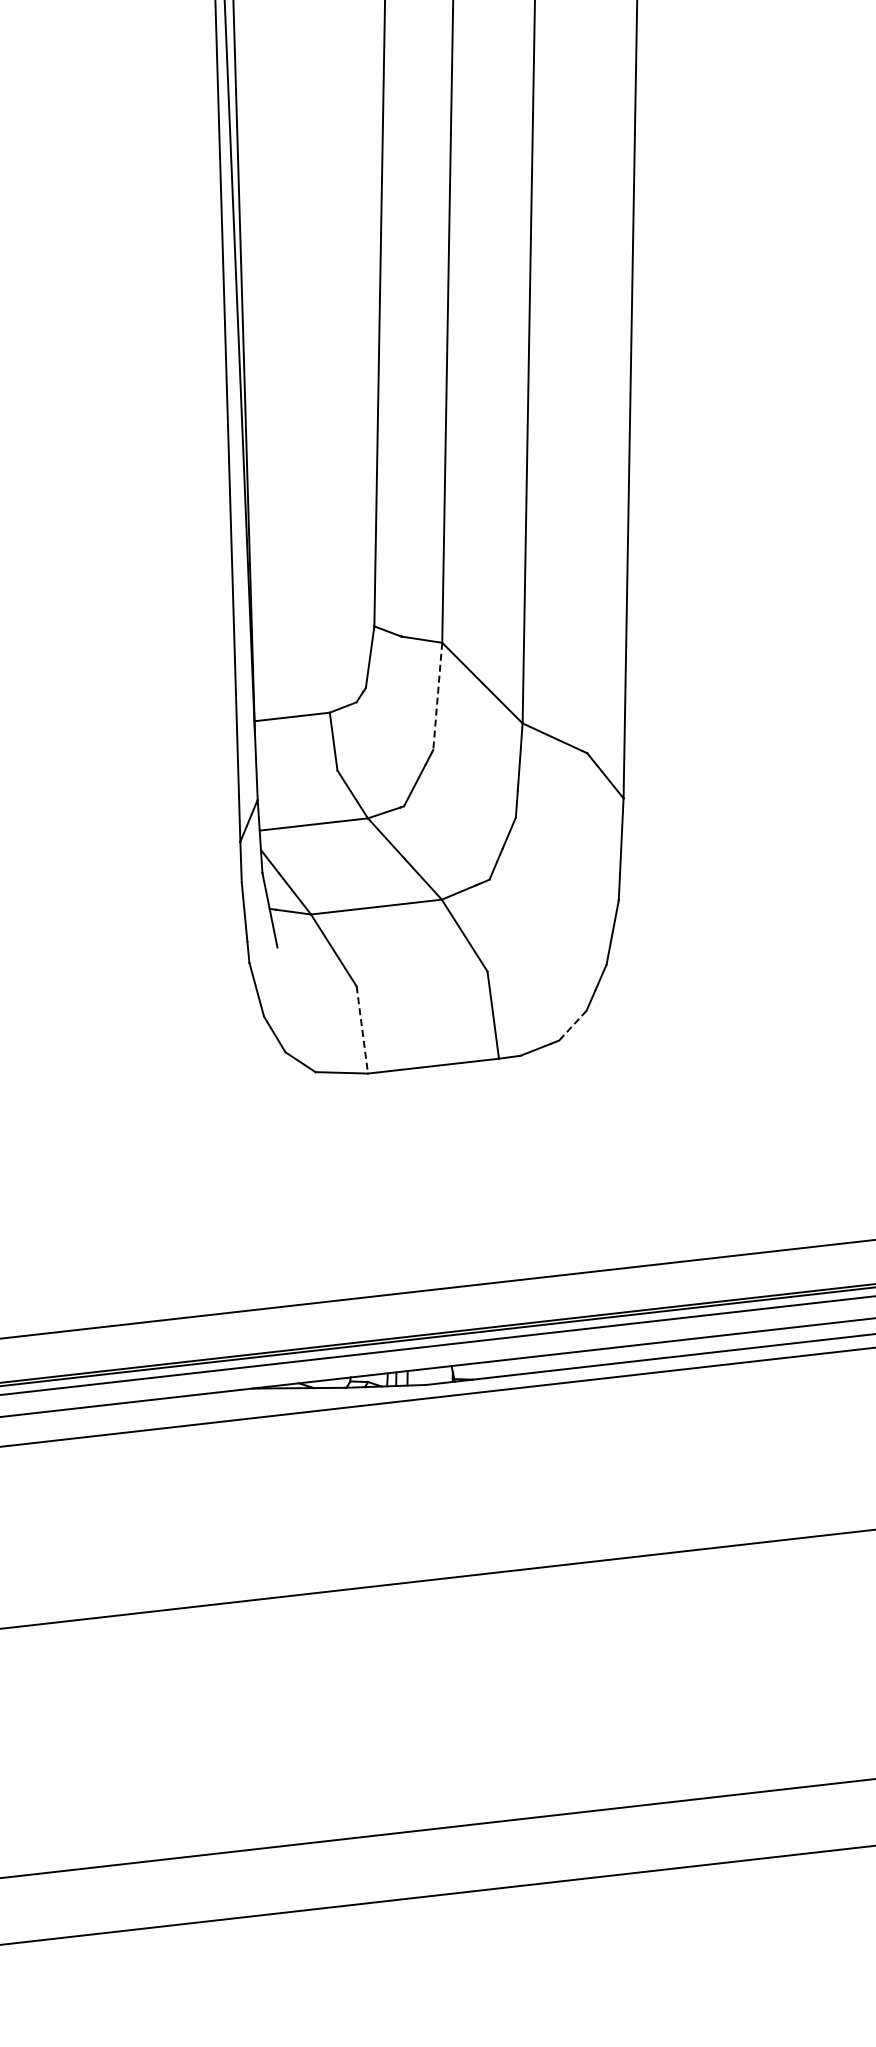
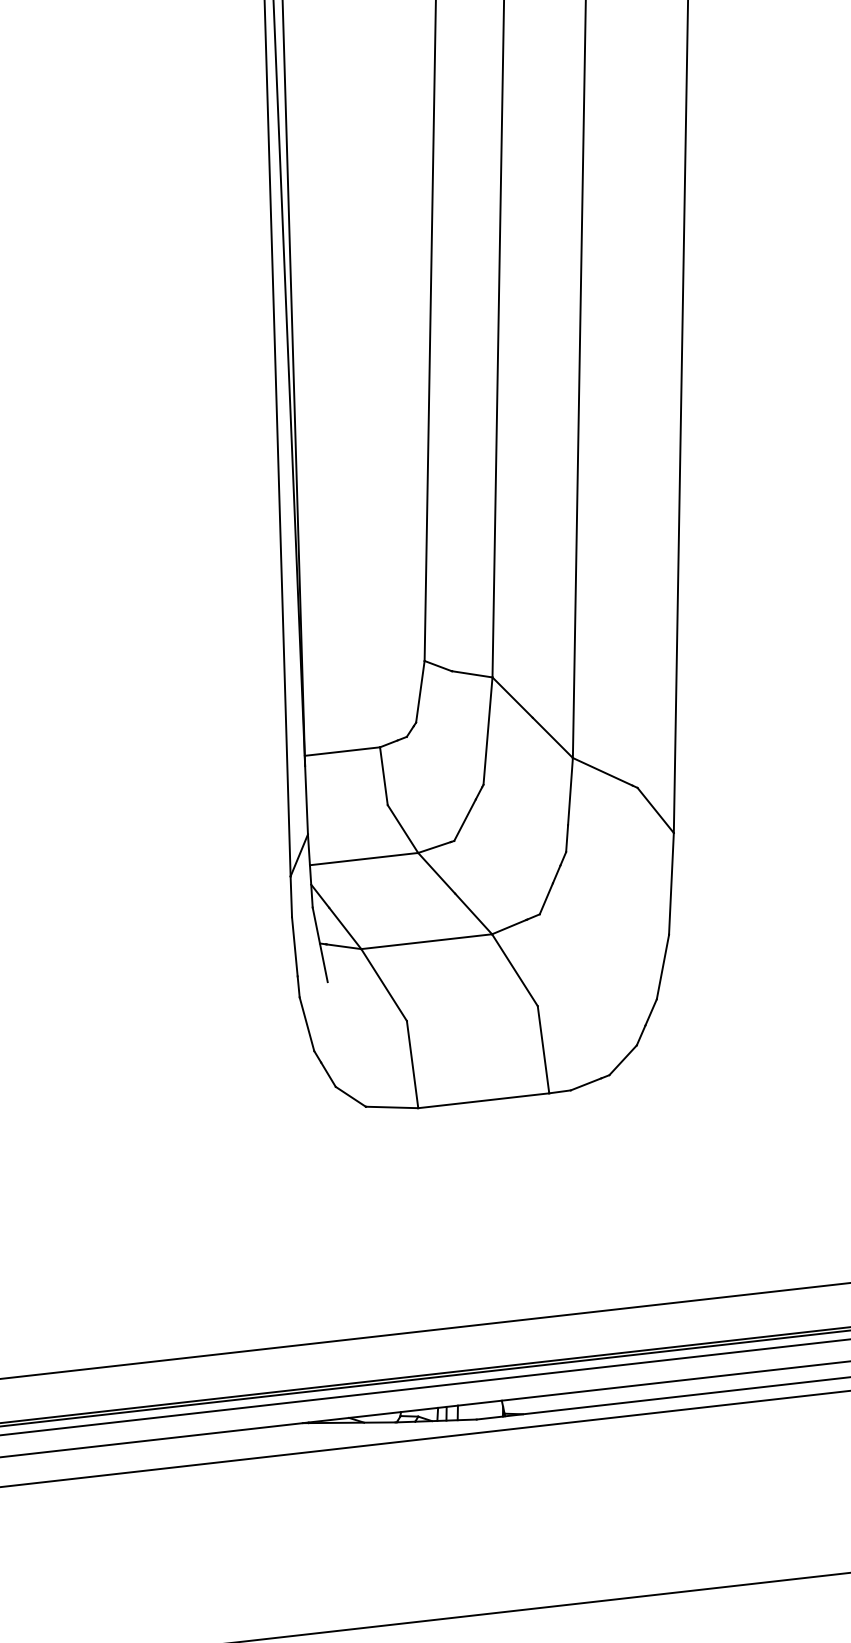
line: (437, 696) -> (487, 731), dashed -> solid
line: (572, 1026) -> (622, 1061), dashed -> solid
line: (362, 1029) -> (412, 1064), dashed -> solid

